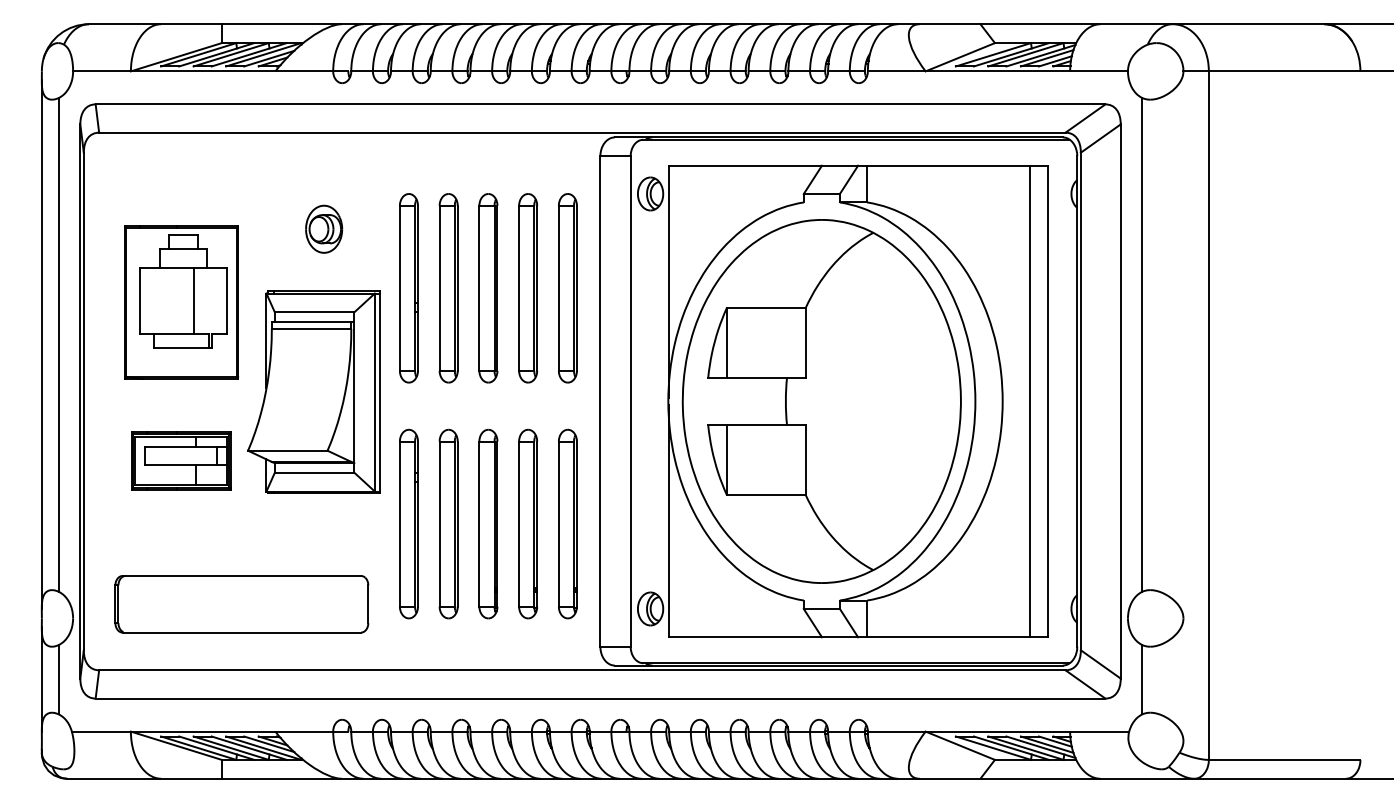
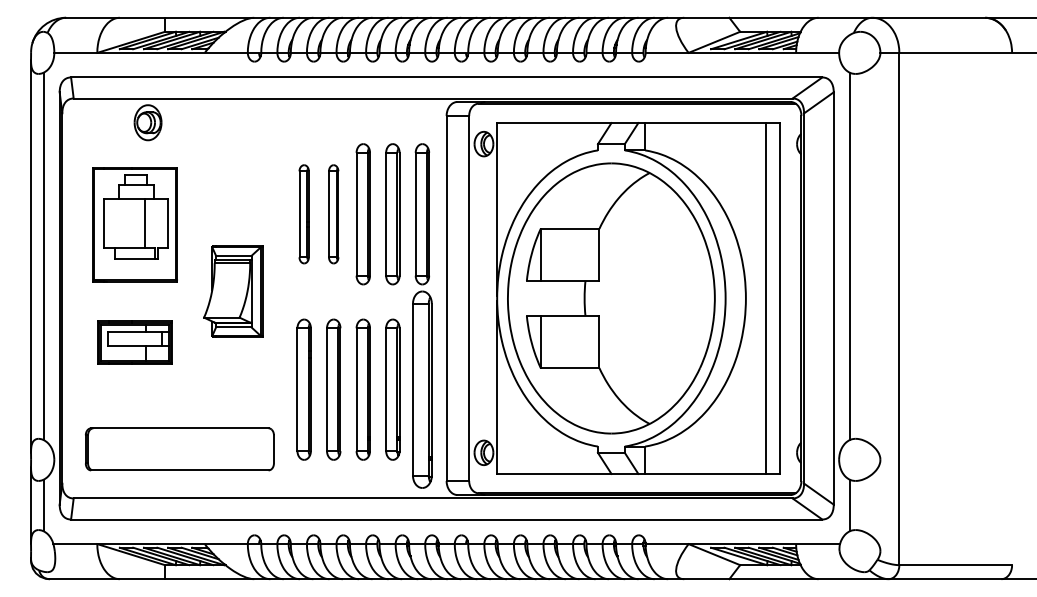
part: (324, 228) -> (148, 122), moved
part: (408, 288) -> (303, 214), size x0.7
part: (448, 288) -> (333, 214), size x0.7
part: (313, 391) -> (233, 291), size x0.6
part: (567, 523) -> (422, 389), size x1.4

